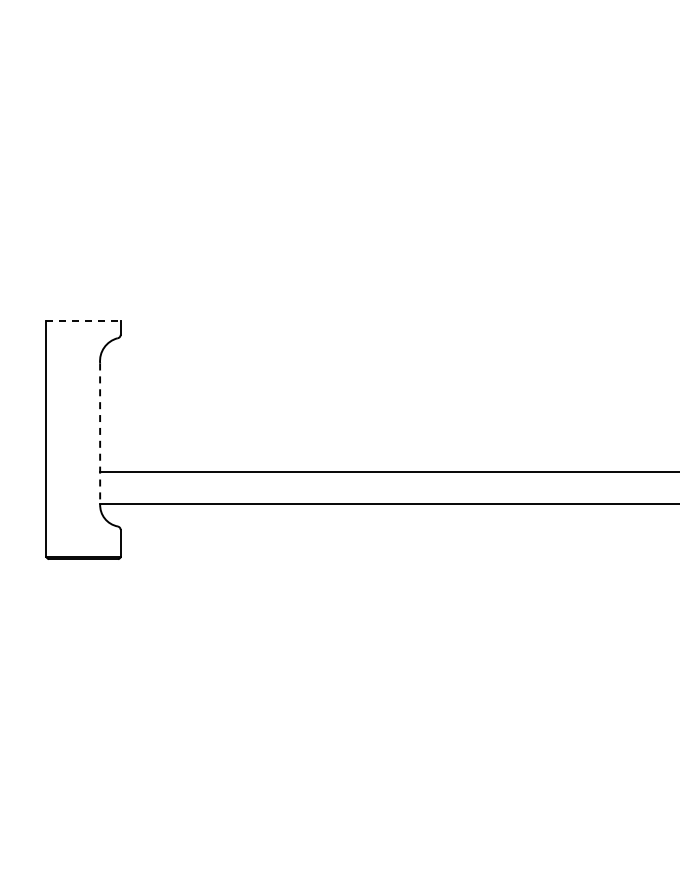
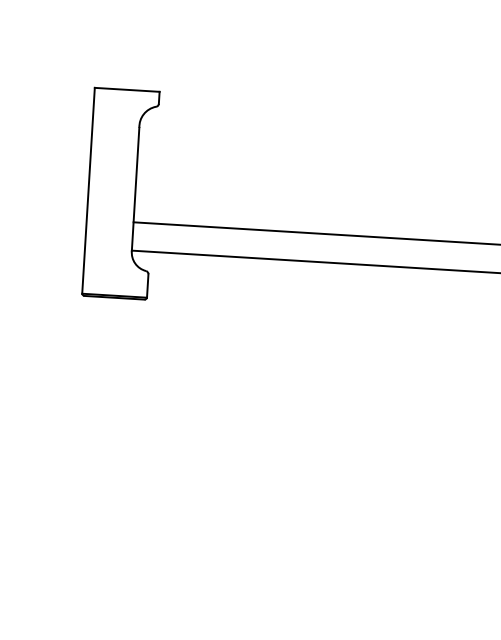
line: (84, 320) -> (128, 89), dashed -> solid
line: (100, 434) -> (135, 189), dashed -> solid

